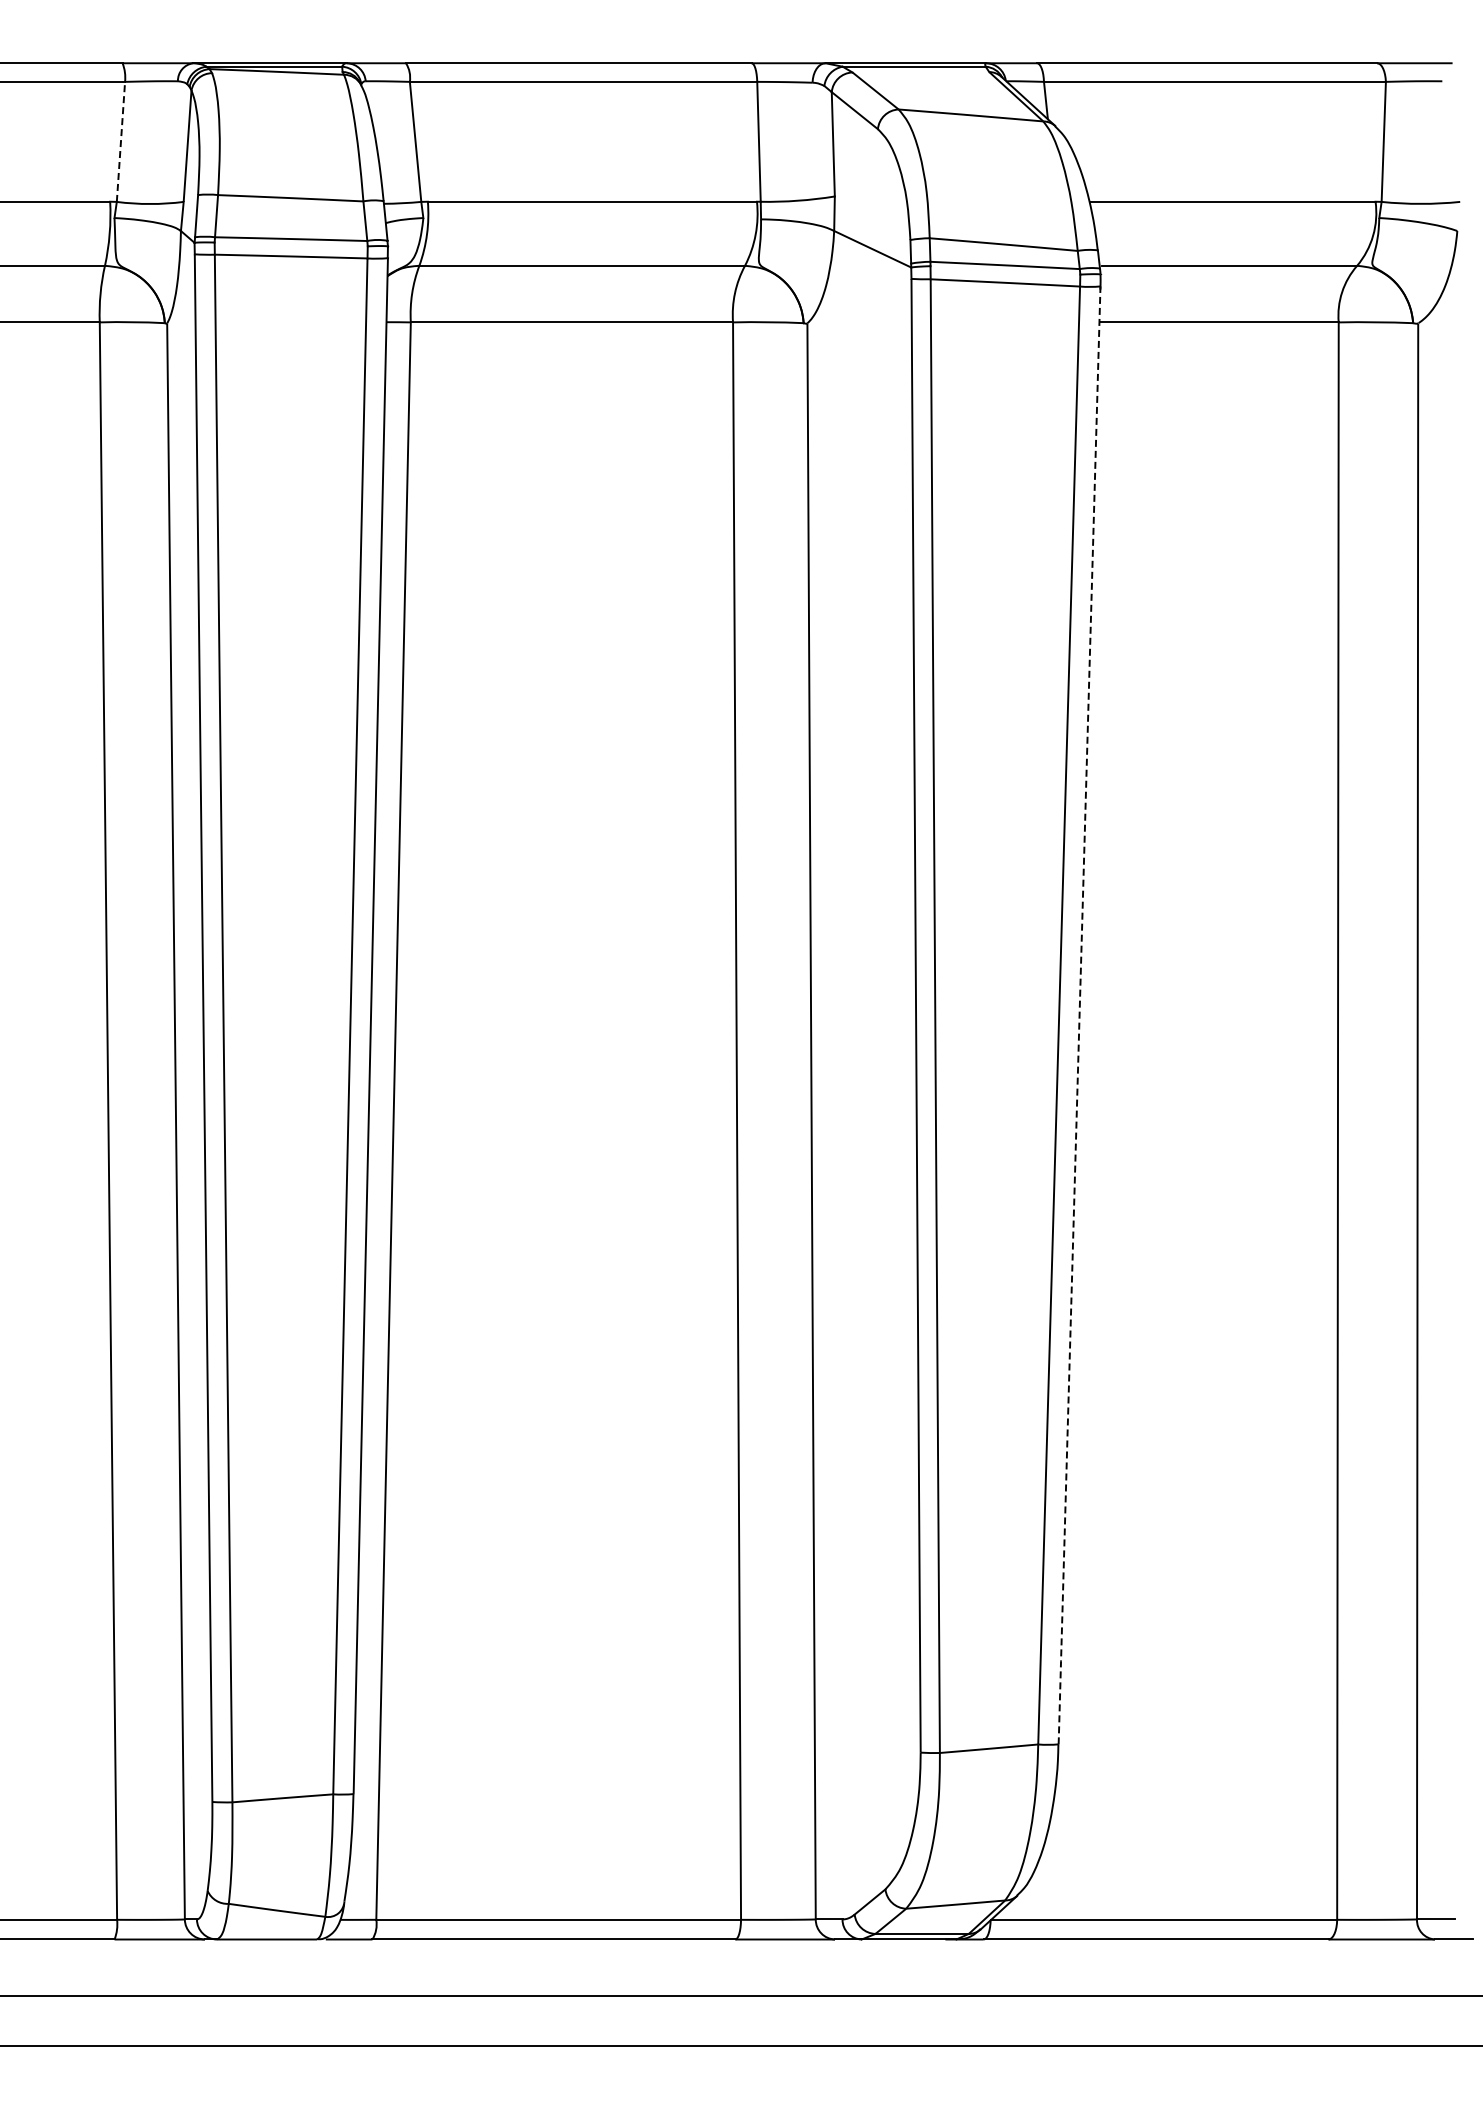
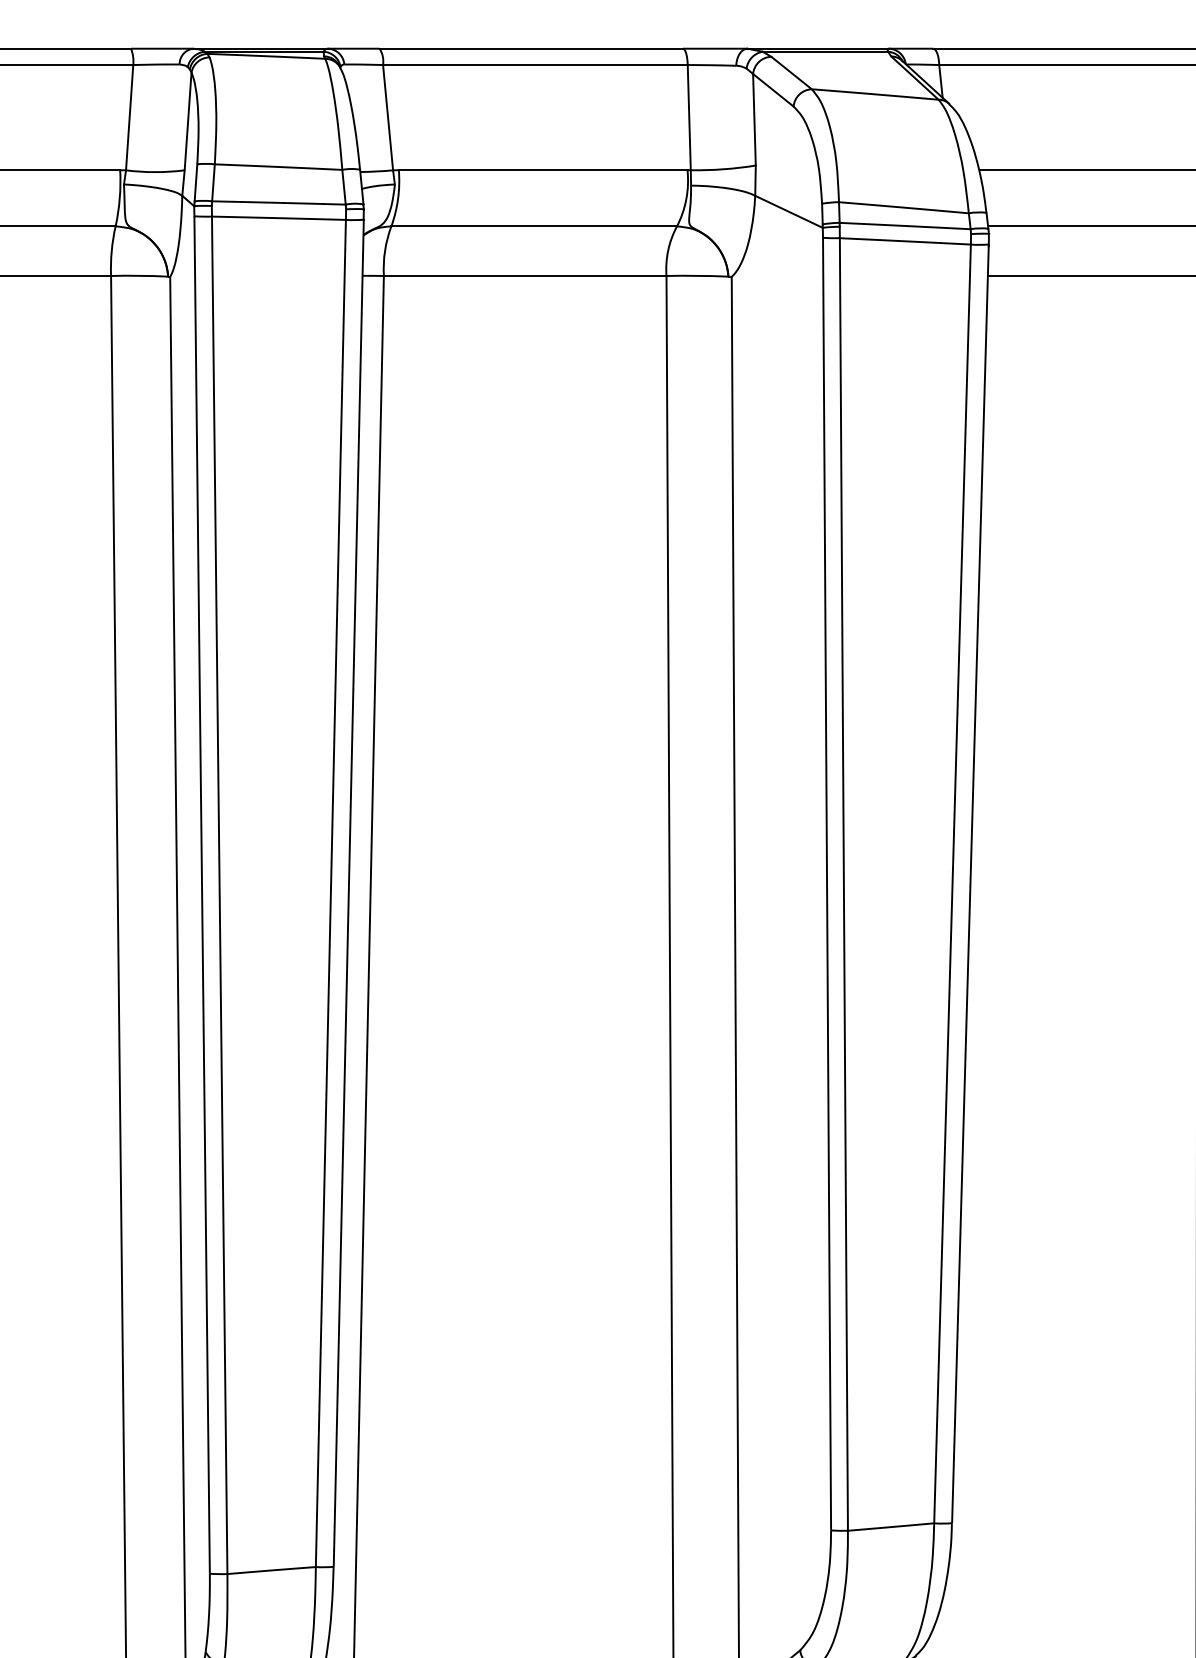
line: (120, 141) -> (129, 117), dashed -> solid
line: (1079, 1015) -> (970, 883), dashed -> solid

